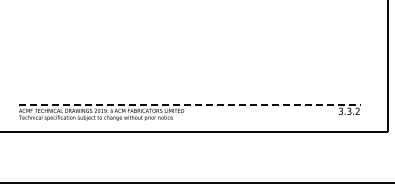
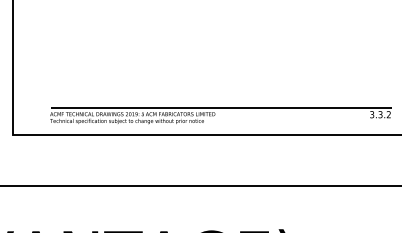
line: (190, 105) -> (221, 108), dashed -> solid

